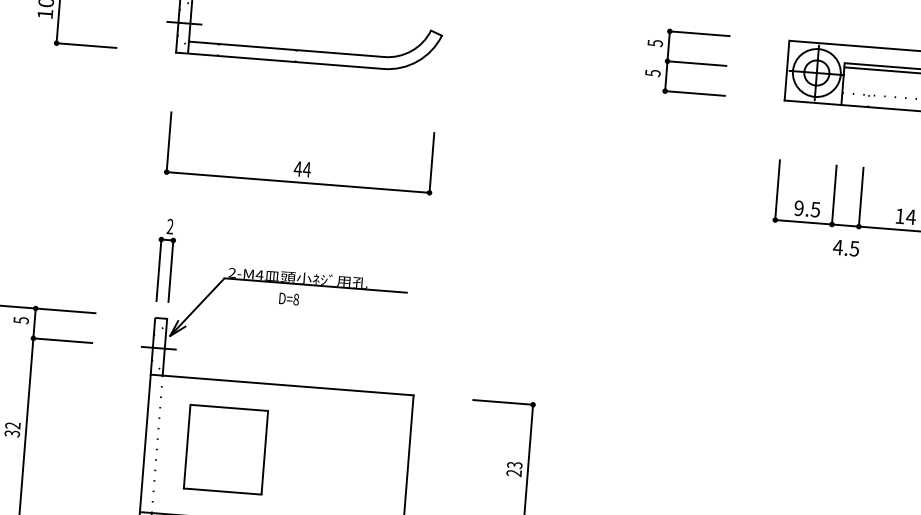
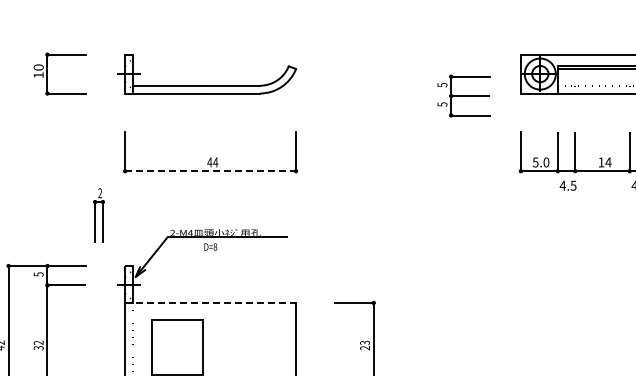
part: (686, 61) -> (463, 95), moved
line: (299, 183) -> (211, 171), solid -> dashed
text: (806, 209) -> (540, 162), 9.5 -> 5.0
part: (164, 260) -> (98, 215), moved
line: (283, 384) -> (211, 302), solid -> dashed

